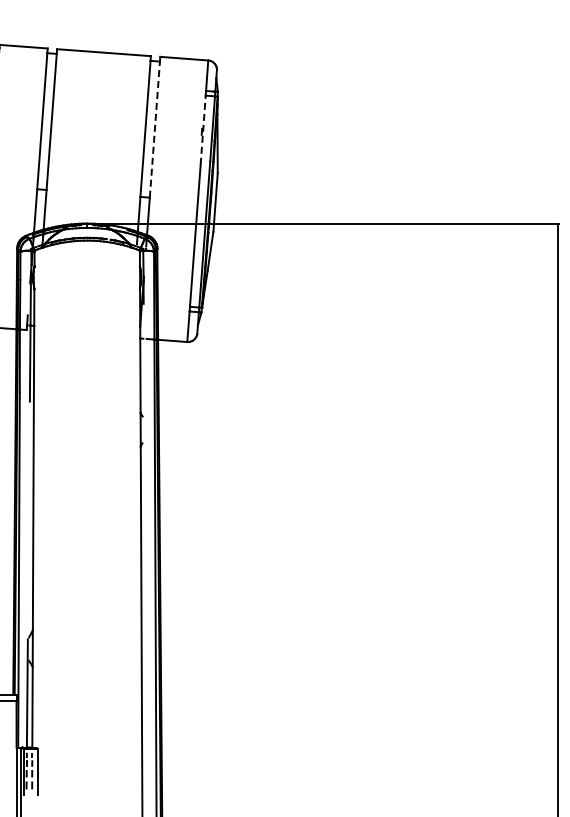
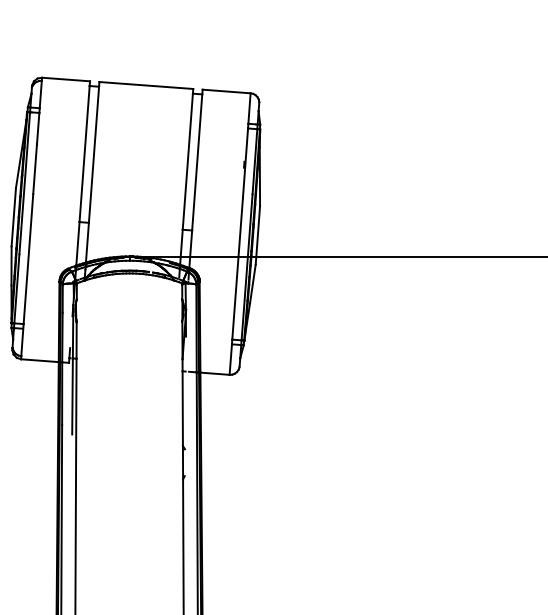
line: (154, 129) -> (196, 162), dashed -> solid
line: (203, 130) -> (245, 163), dashed -> solid

